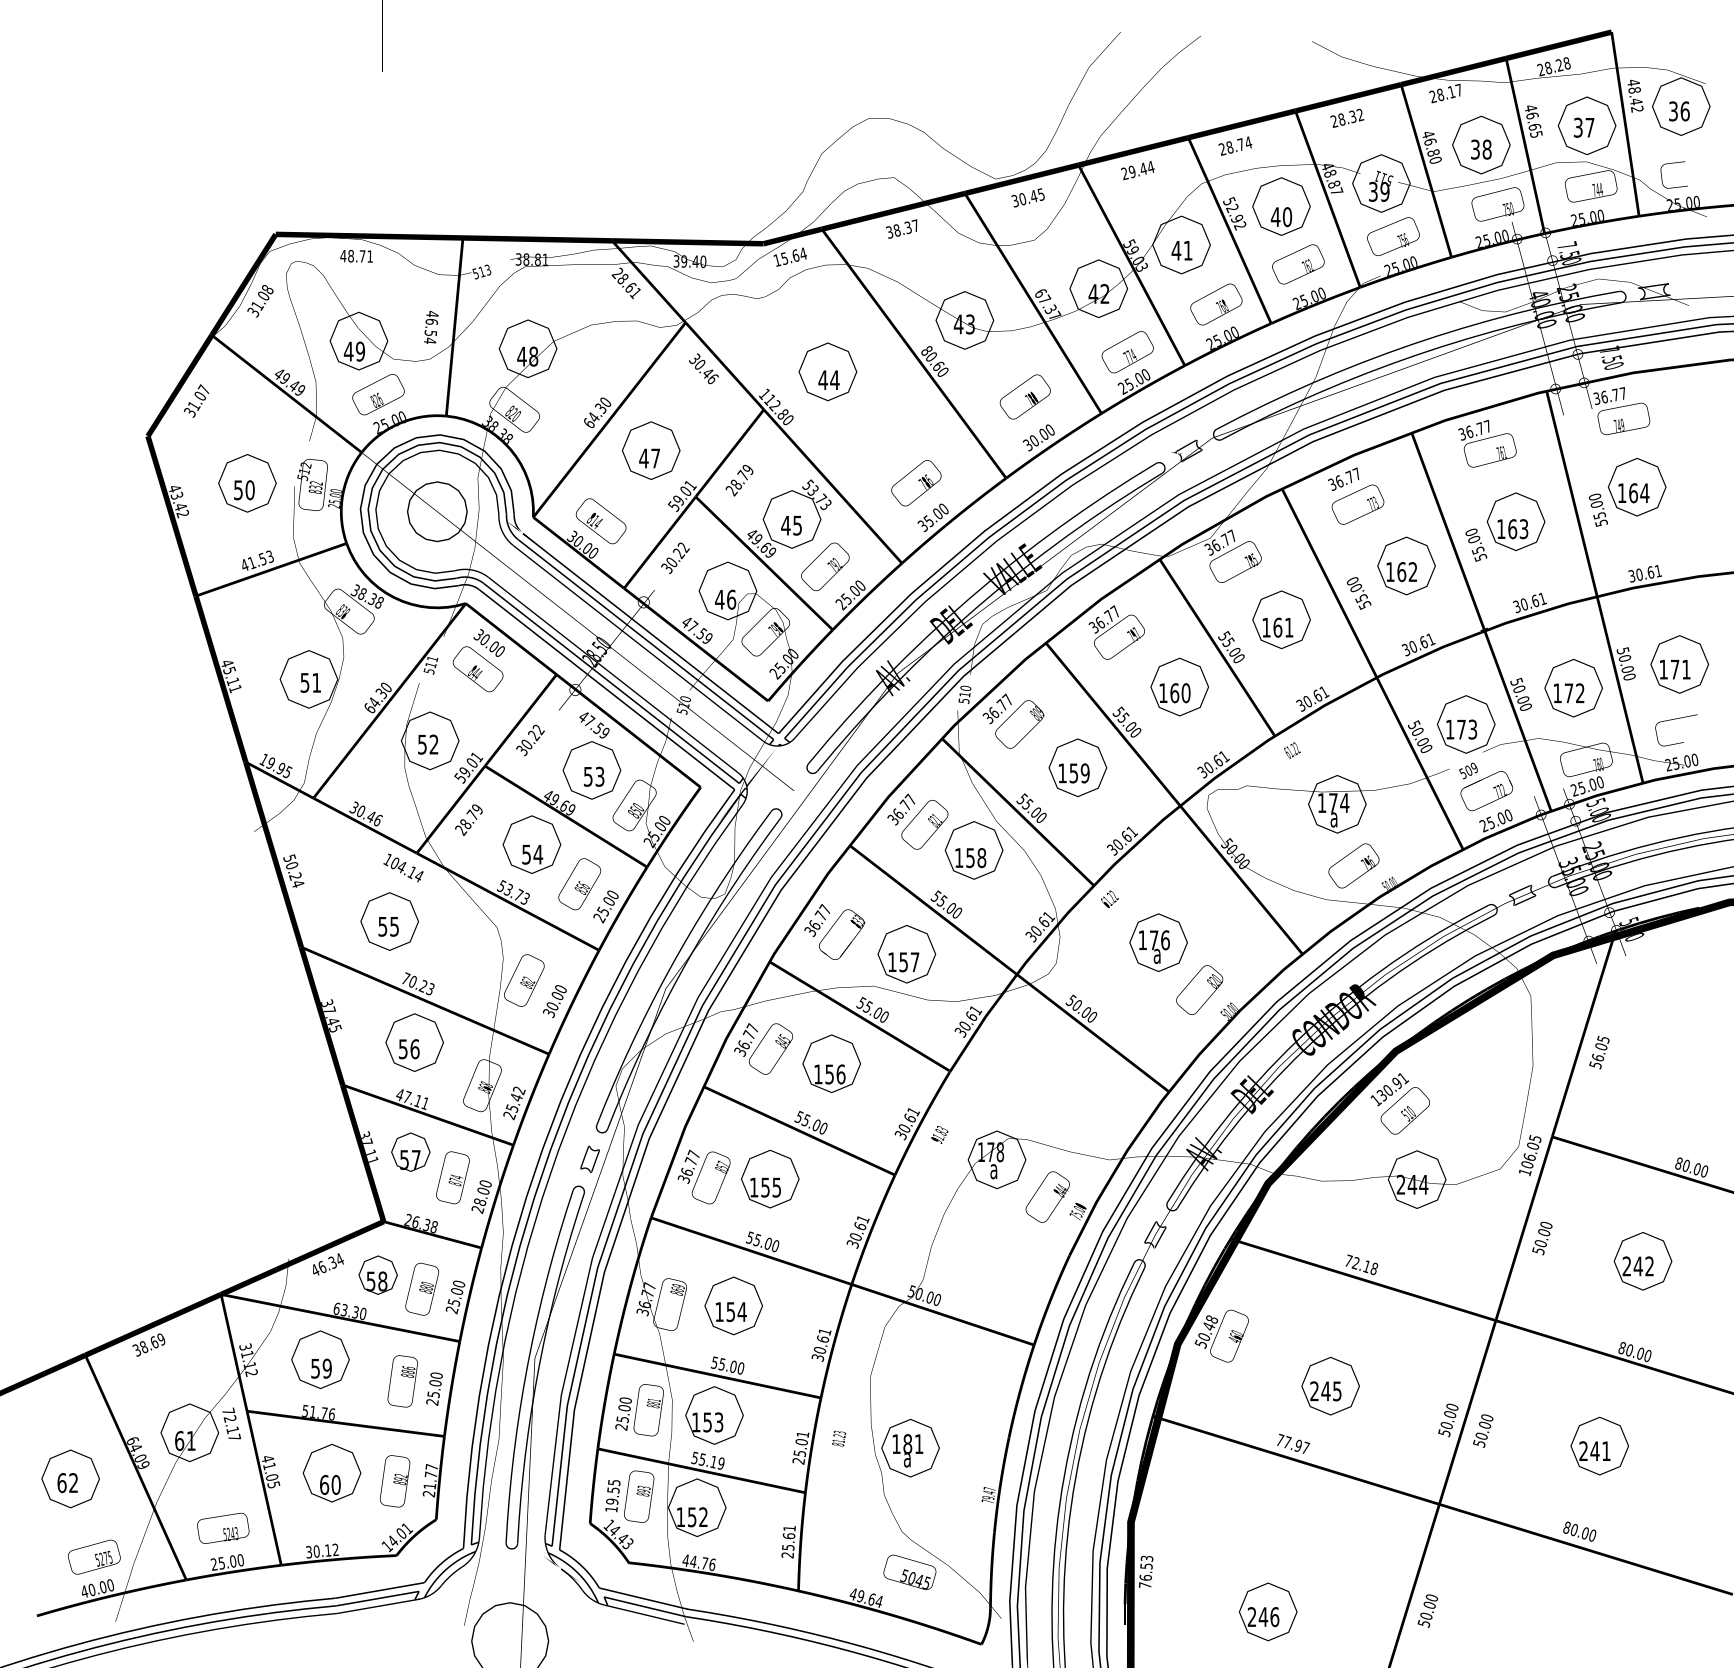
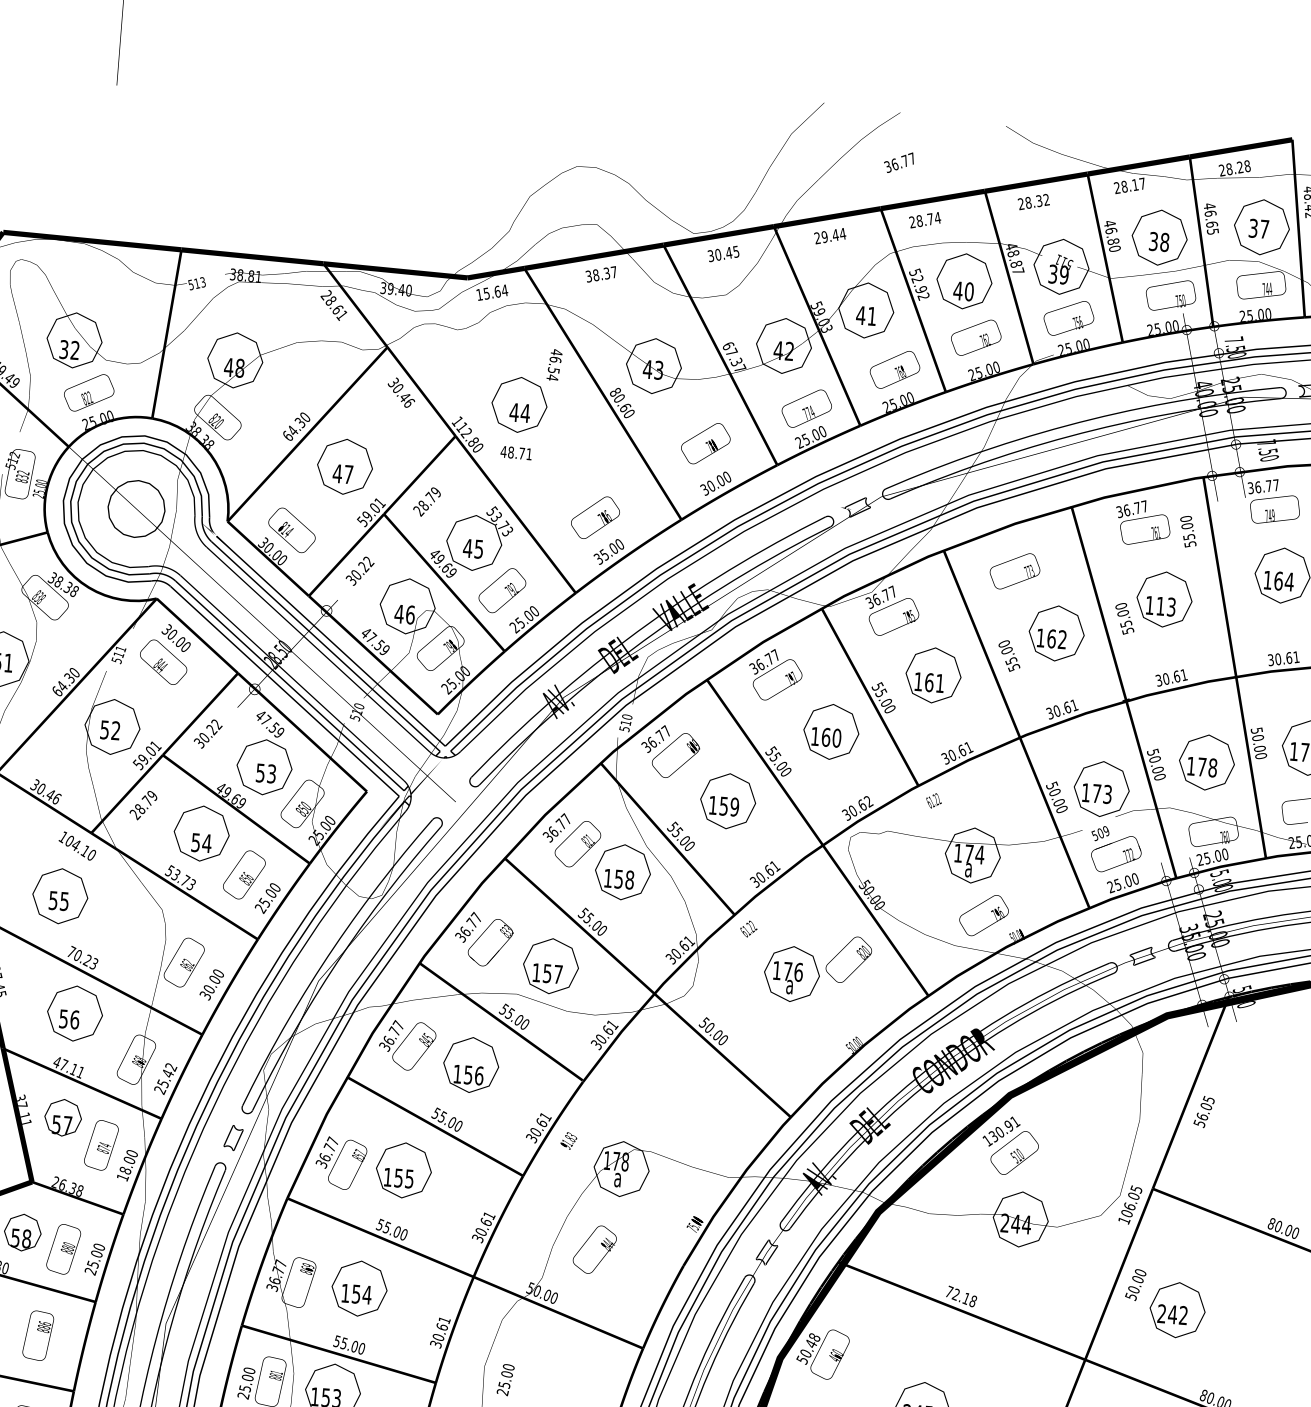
text: (356, 256) -> (516, 453), moved
text: (431, 327) -> (554, 365), moved
text: (354, 351) -> (69, 349), 49 -> 32
text: (379, 398) -> (89, 396), 826 -> 822
text: (1343, 478) -> (898, 161), moved
text: (1597, 509) -> (1187, 531), moved
text: (1512, 529) -> (1160, 606), 163 -> 113
text: (1580, 693) -> (1213, 768), 172 -> 178
text: (1222, 756) -> (866, 801), 30.61 -> 30.62
text: (419, 876) -> (92, 855), 104.14 -> 104.10
text: (1199, 989) -> (848, 959), moved
text: (1047, 1196) -> (594, 1249), moved
text: (476, 1209) -> (121, 1177), 28.00 -> 18.00
text: (1642, 1261) -> (1177, 1310), moved
text: (434, 1388) -> (505, 1379), moved

